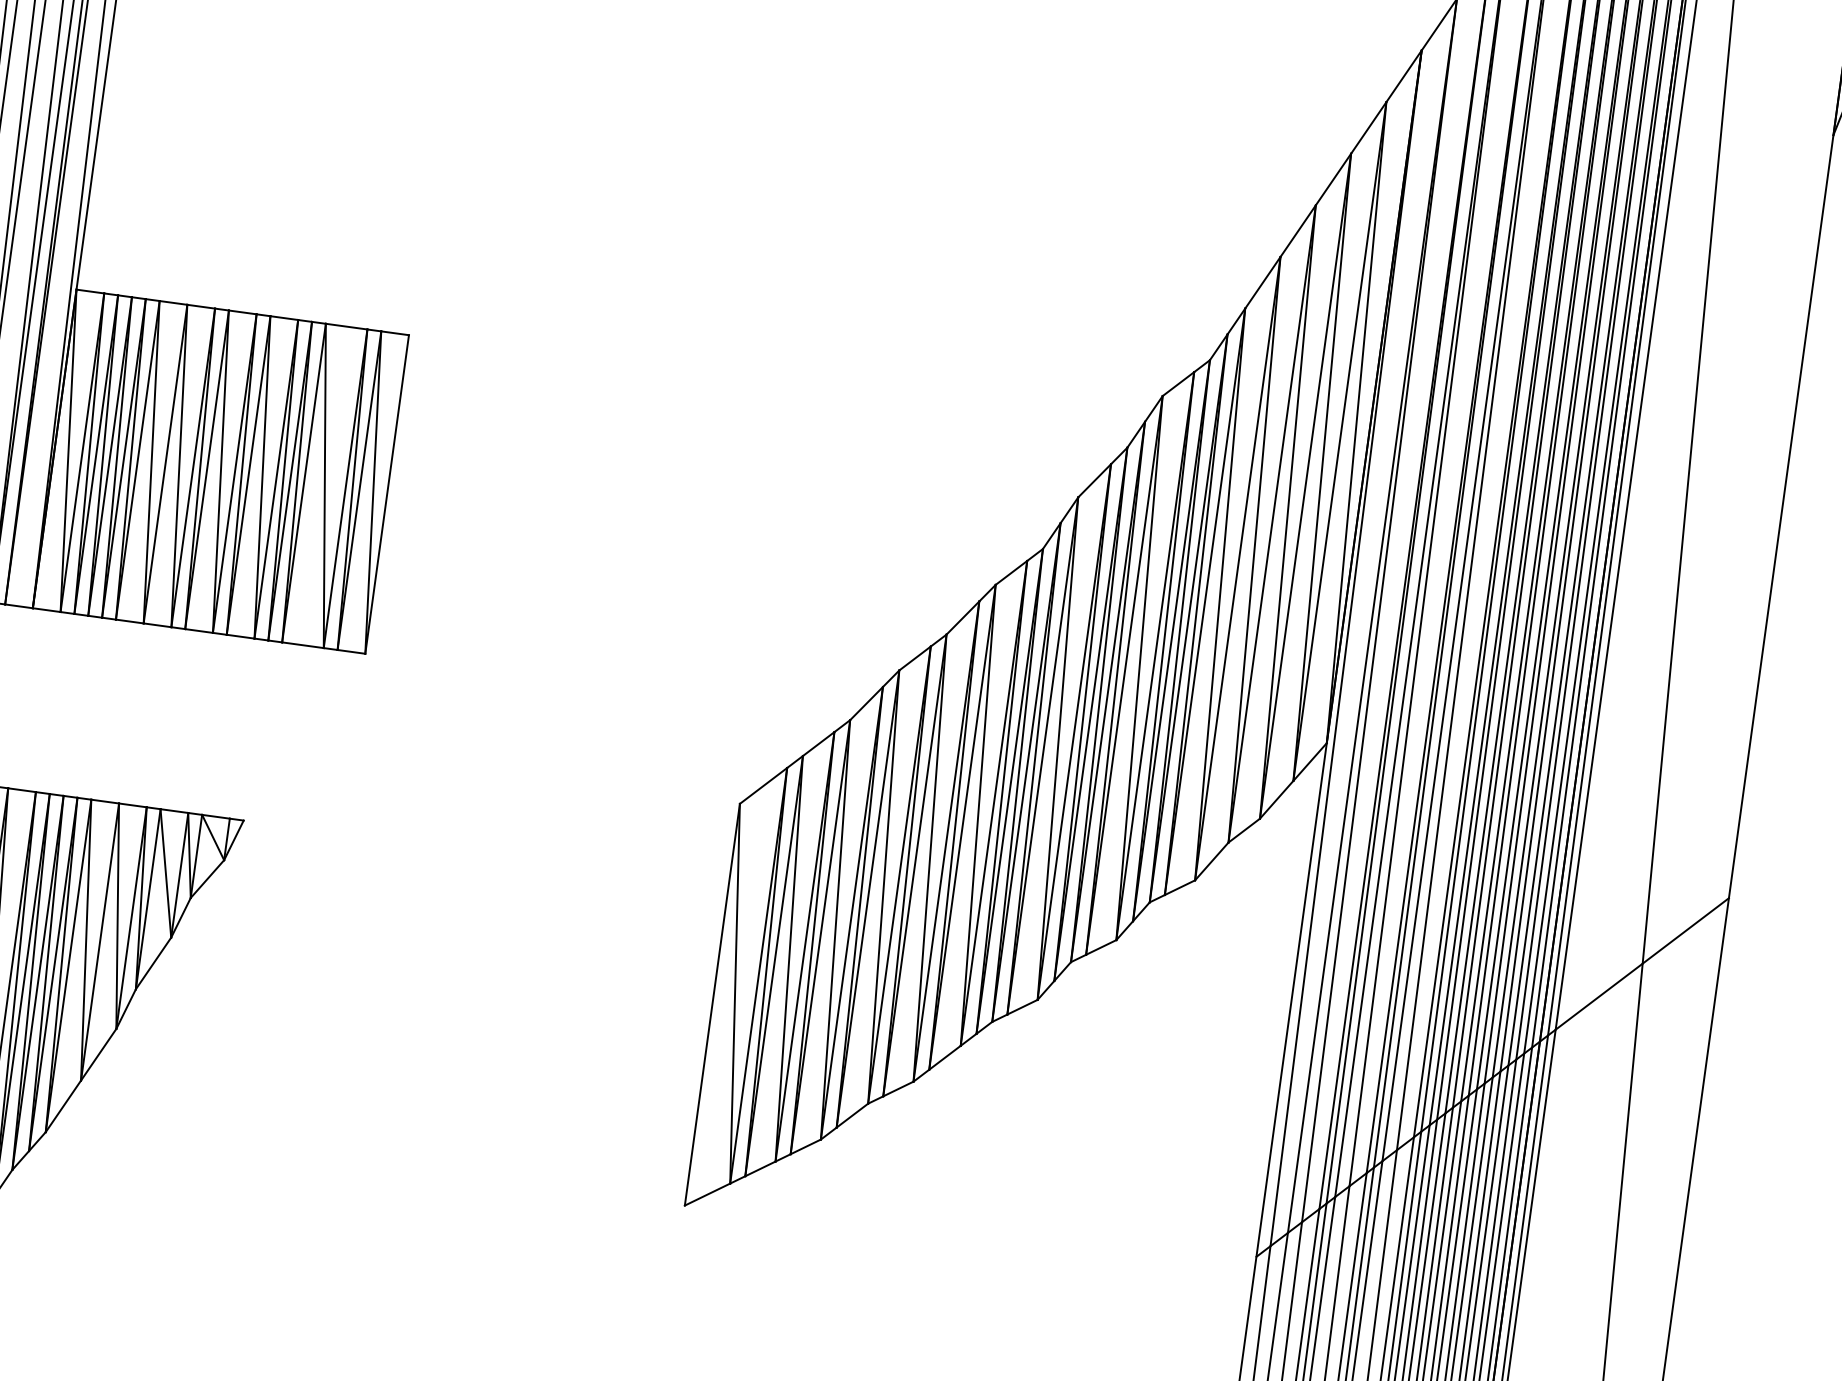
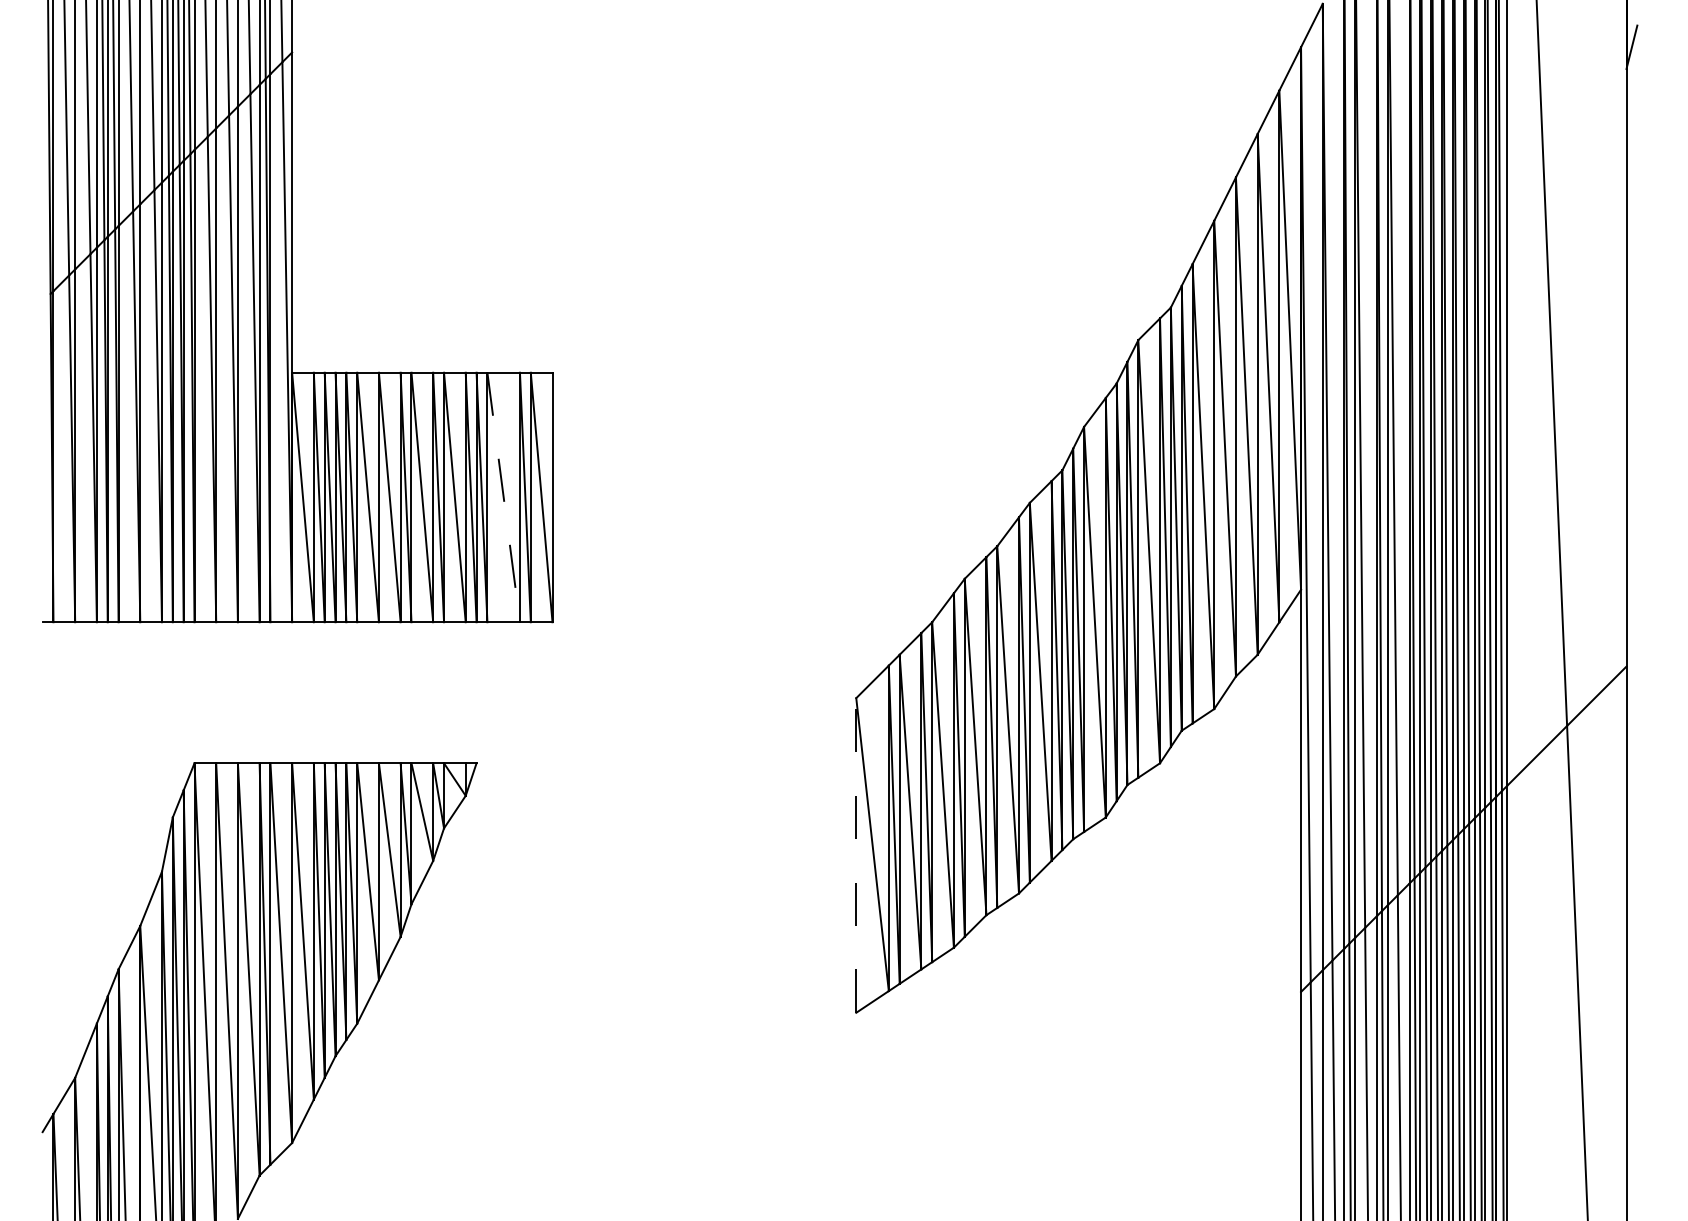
line: (324, 485) -> (503, 497), solid -> dashed
line: (712, 1003) -> (856, 854), solid -> dashed

